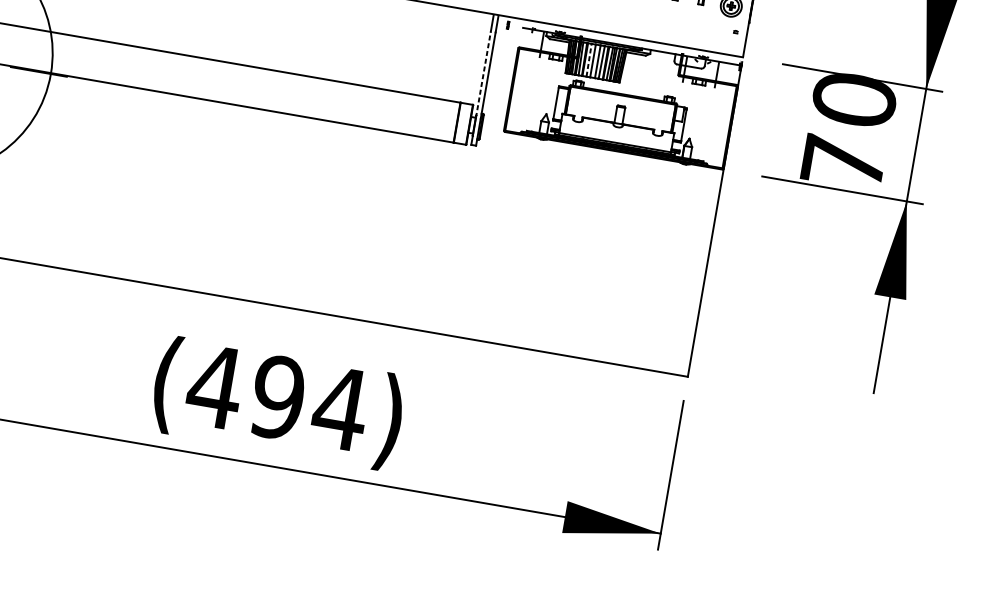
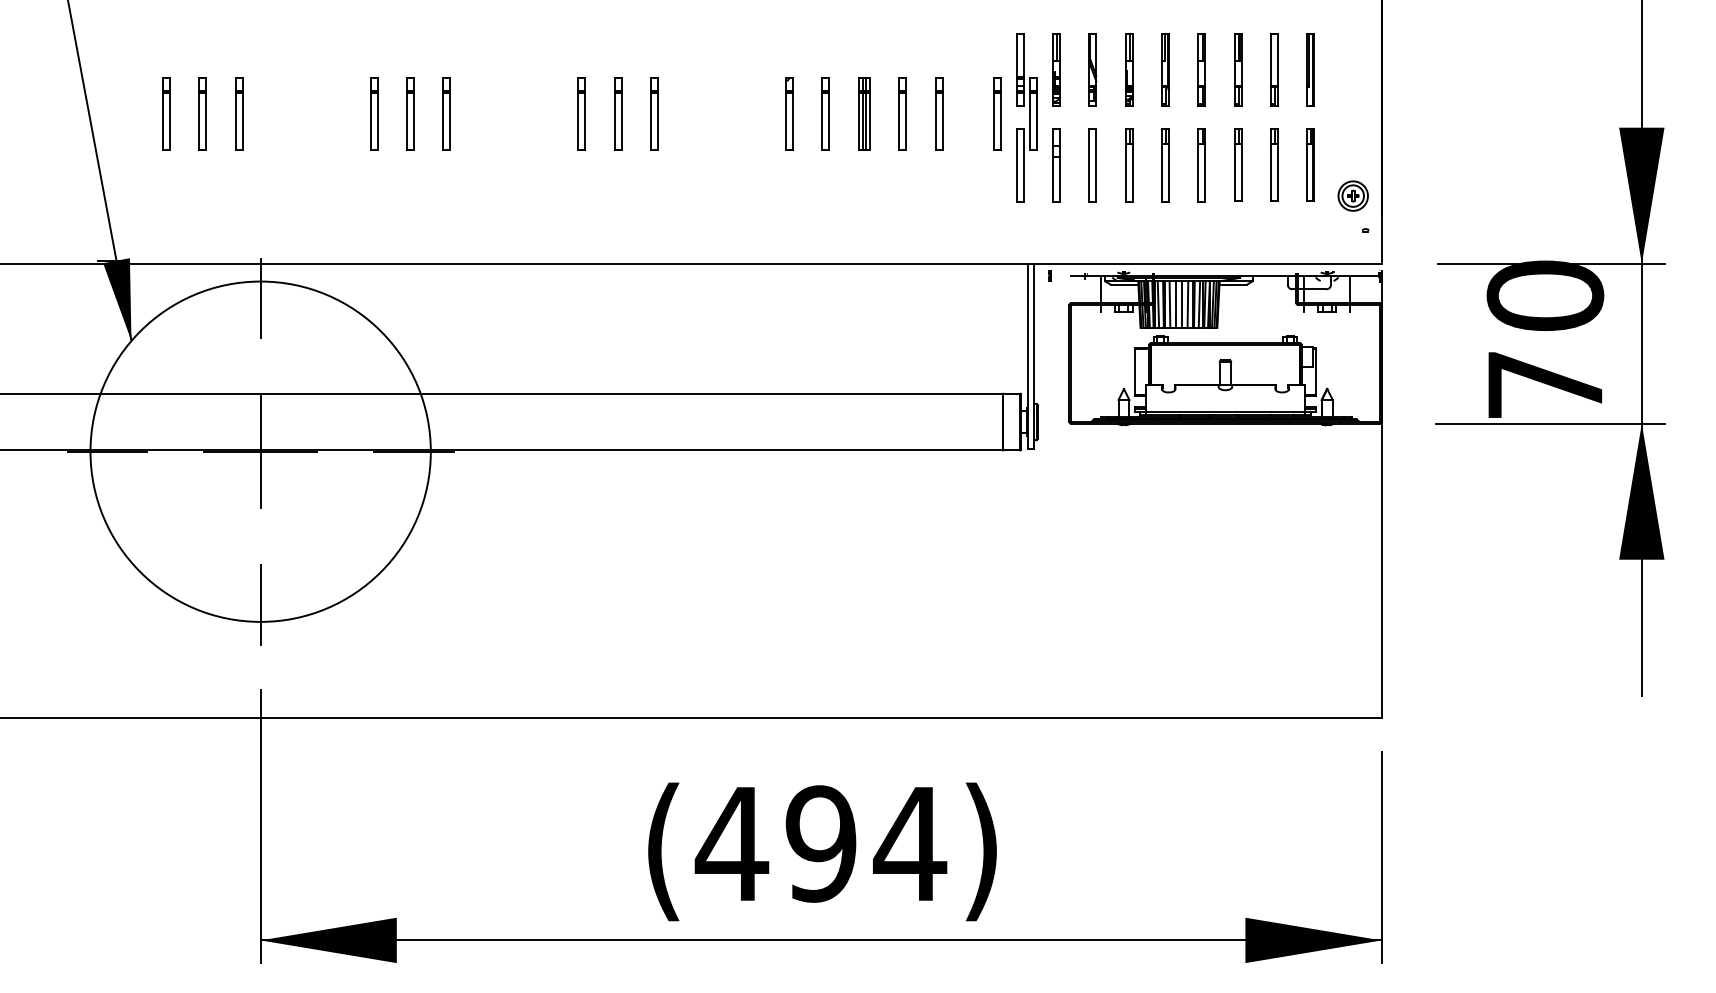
line: (588, 60) -> (1169, 304), dashed -> solid
line: (483, 74) -> (1027, 349), dashed -> solid

